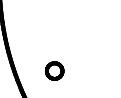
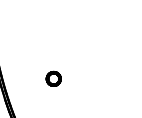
part: (54, 70) -> (53, 78), size x0.6

